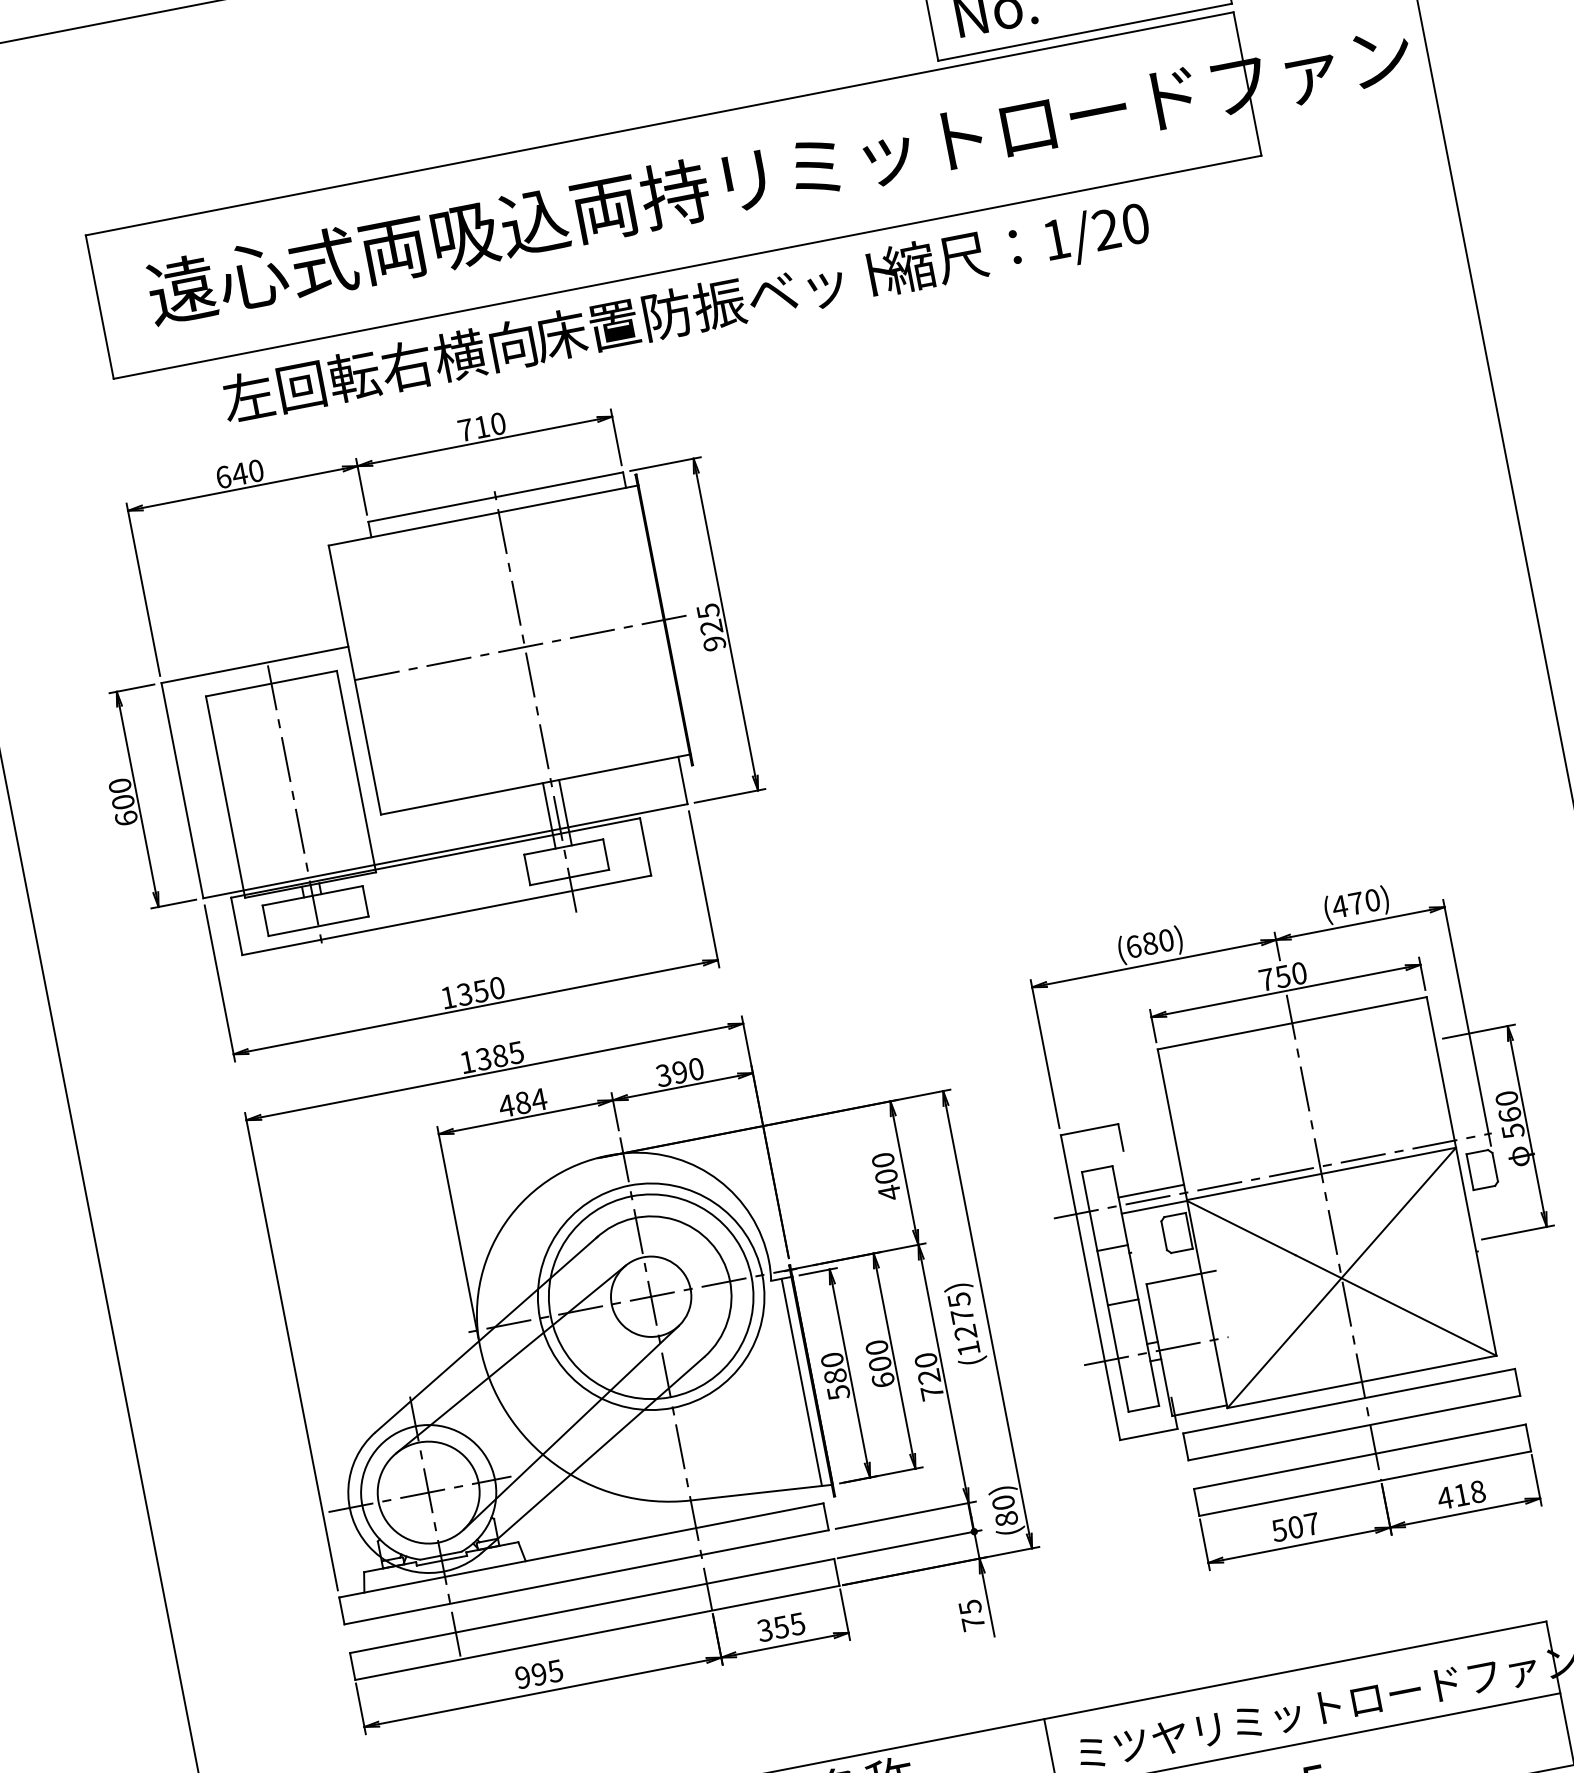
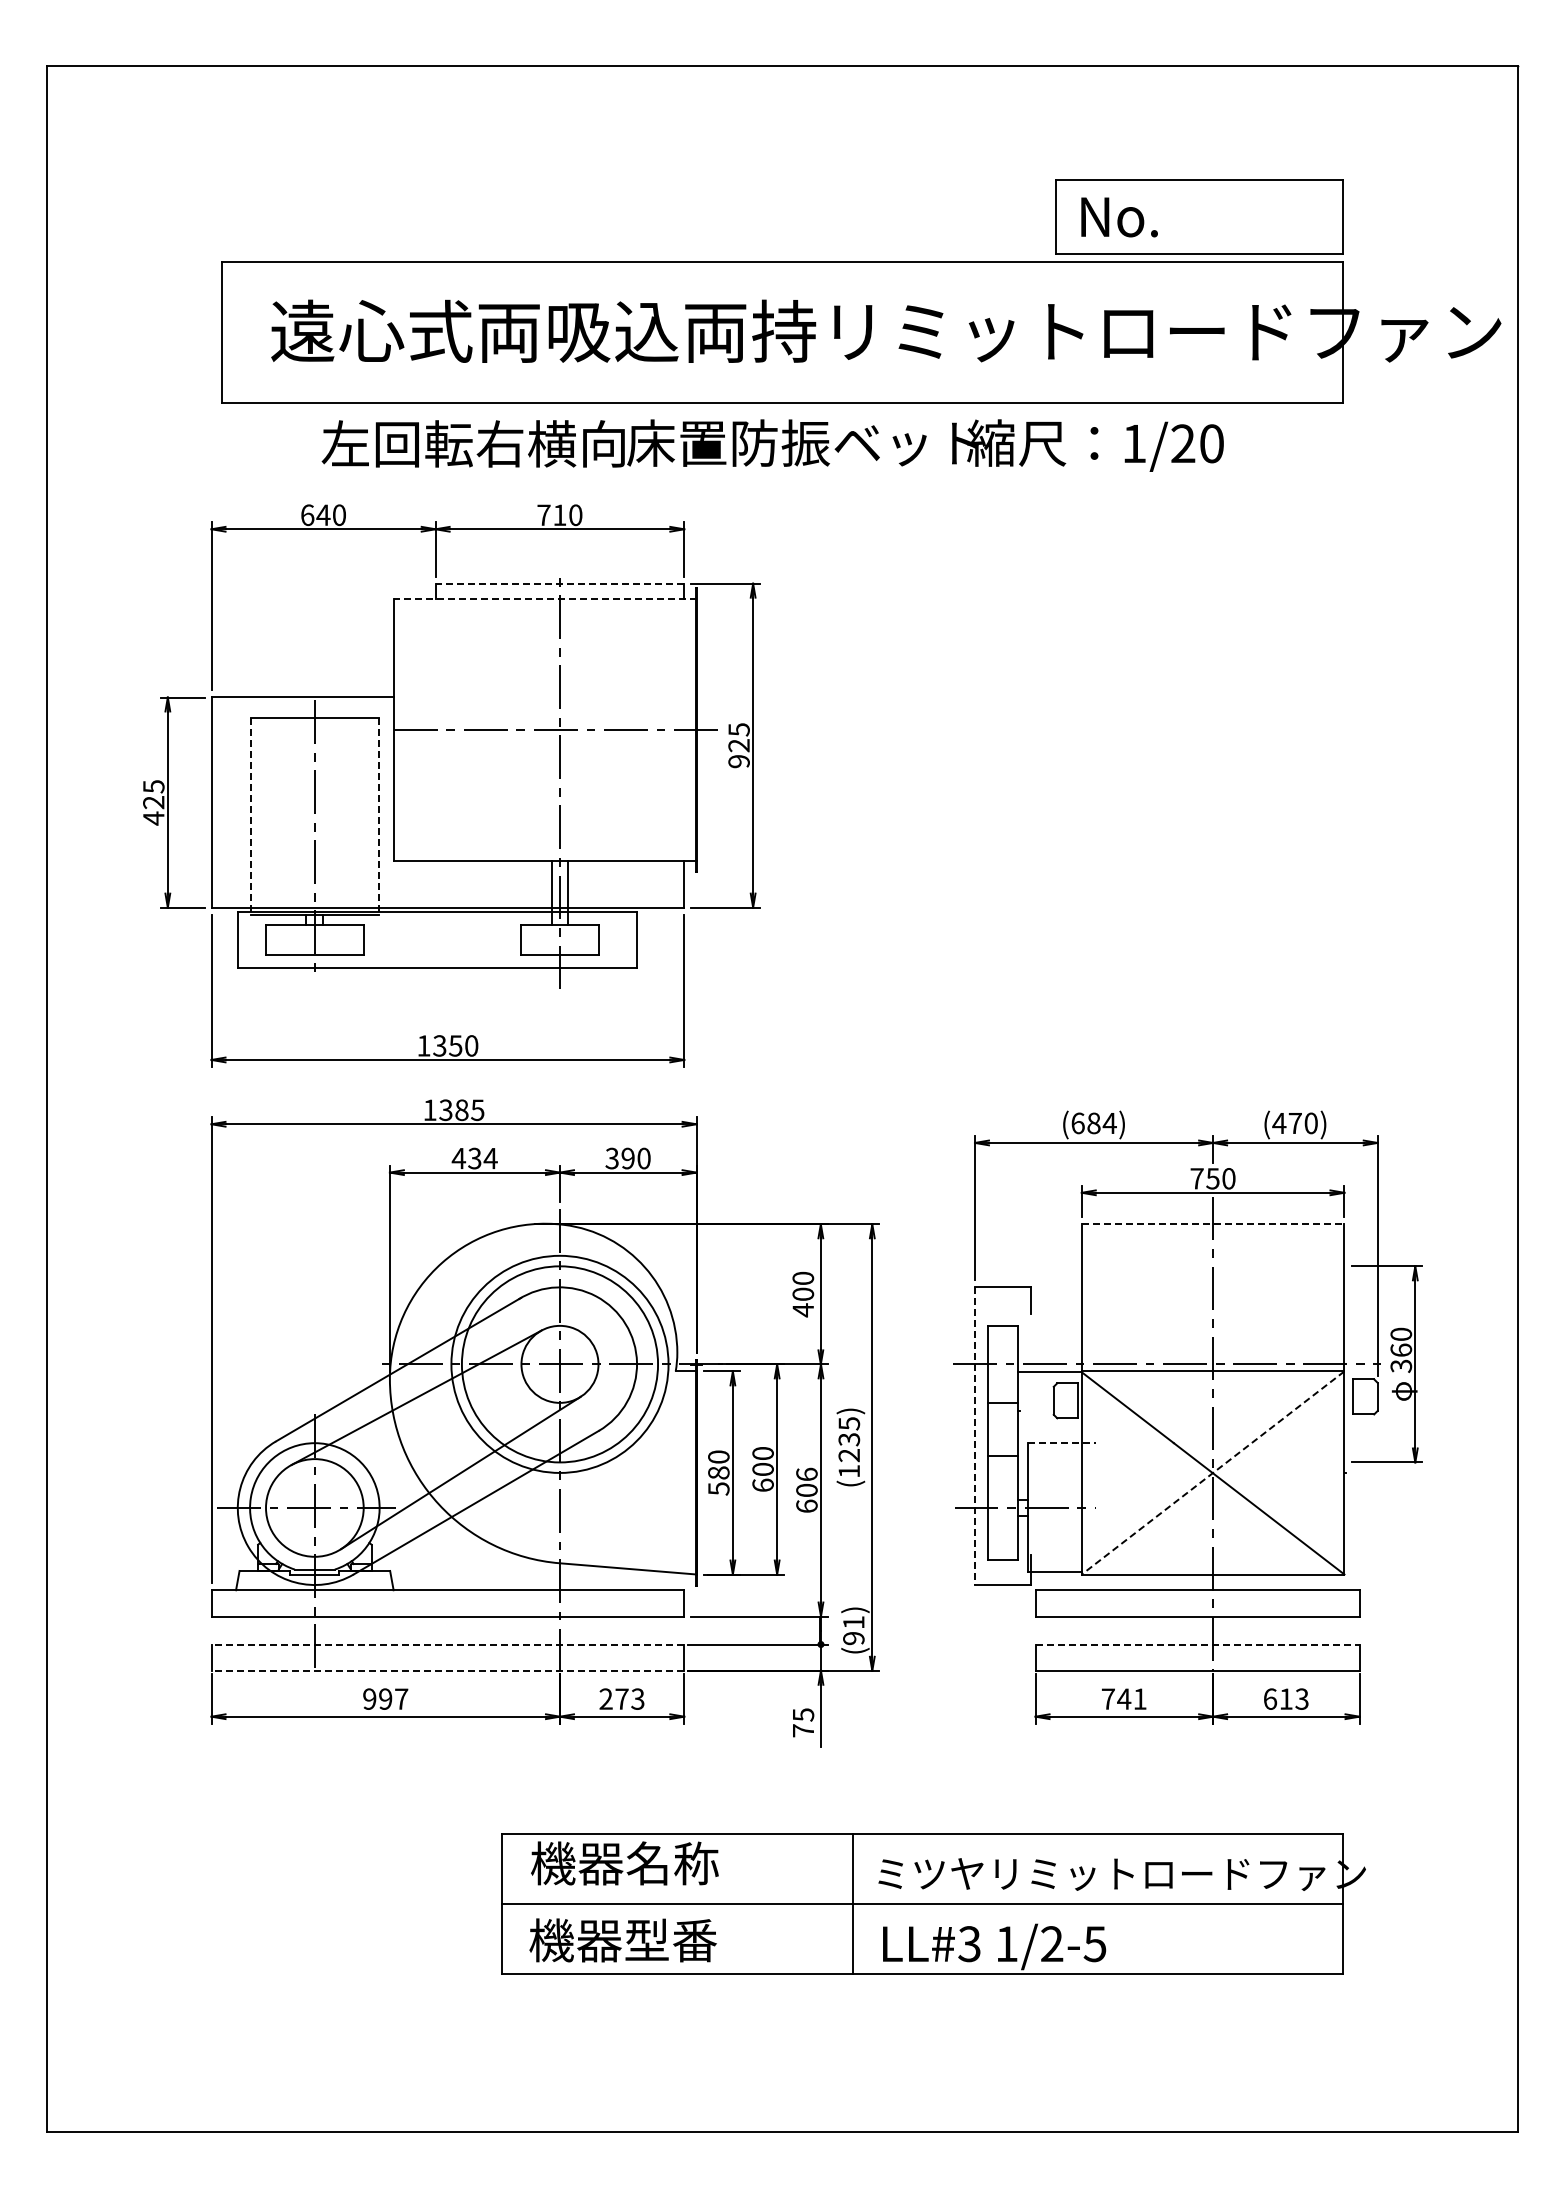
line: (495, 497) -> (559, 583), solid -> dashed
line: (482, 515) -> (544, 598), solid -> dashed
line: (356, 771) -> (378, 816), solid -> dashed
line: (225, 797) -> (250, 816), solid -> dashed
text: (122, 802) -> (153, 802), 600 -> 425
text: (1166, 940) -> (1109, 1123), (680) -> (684)
line: (1292, 1023) -> (1213, 1224), solid -> dashed
text: (522, 1102) -> (474, 1158), 484 -> 434
text: (1512, 1130) -> (1400, 1365), 560 -> 360
line: (1150, 1191) -> (1049, 1356), removed
line: (1181, 1277) -> (1062, 1443), solid -> dashed
line: (1341, 1278) -> (1212, 1473), solid -> dashed
line: (1090, 1288) -> (974, 1436), solid -> dashed
text: (962, 1316) -> (849, 1439), (1275) -> (1235)
text: (928, 1375) -> (806, 1489), 720 -> 606
line: (802, 1382) -> (686, 1472), removed
line: (1359, 1456) -> (1197, 1644), solid -> dashed
text: (1460, 1494) -> (1285, 1698), 418 -> 613
text: (1004, 1510) -> (853, 1630), (80) -> (91)
text: (1294, 1526) -> (1123, 1698), 507 -> 741
line: (591, 1606) -> (447, 1644), solid -> dashed
text: (780, 1626) -> (621, 1698), 355 -> 273
line: (596, 1632) -> (447, 1670), solid -> dashed
text: (555, 1670) -> (401, 1698), 995 -> 997

